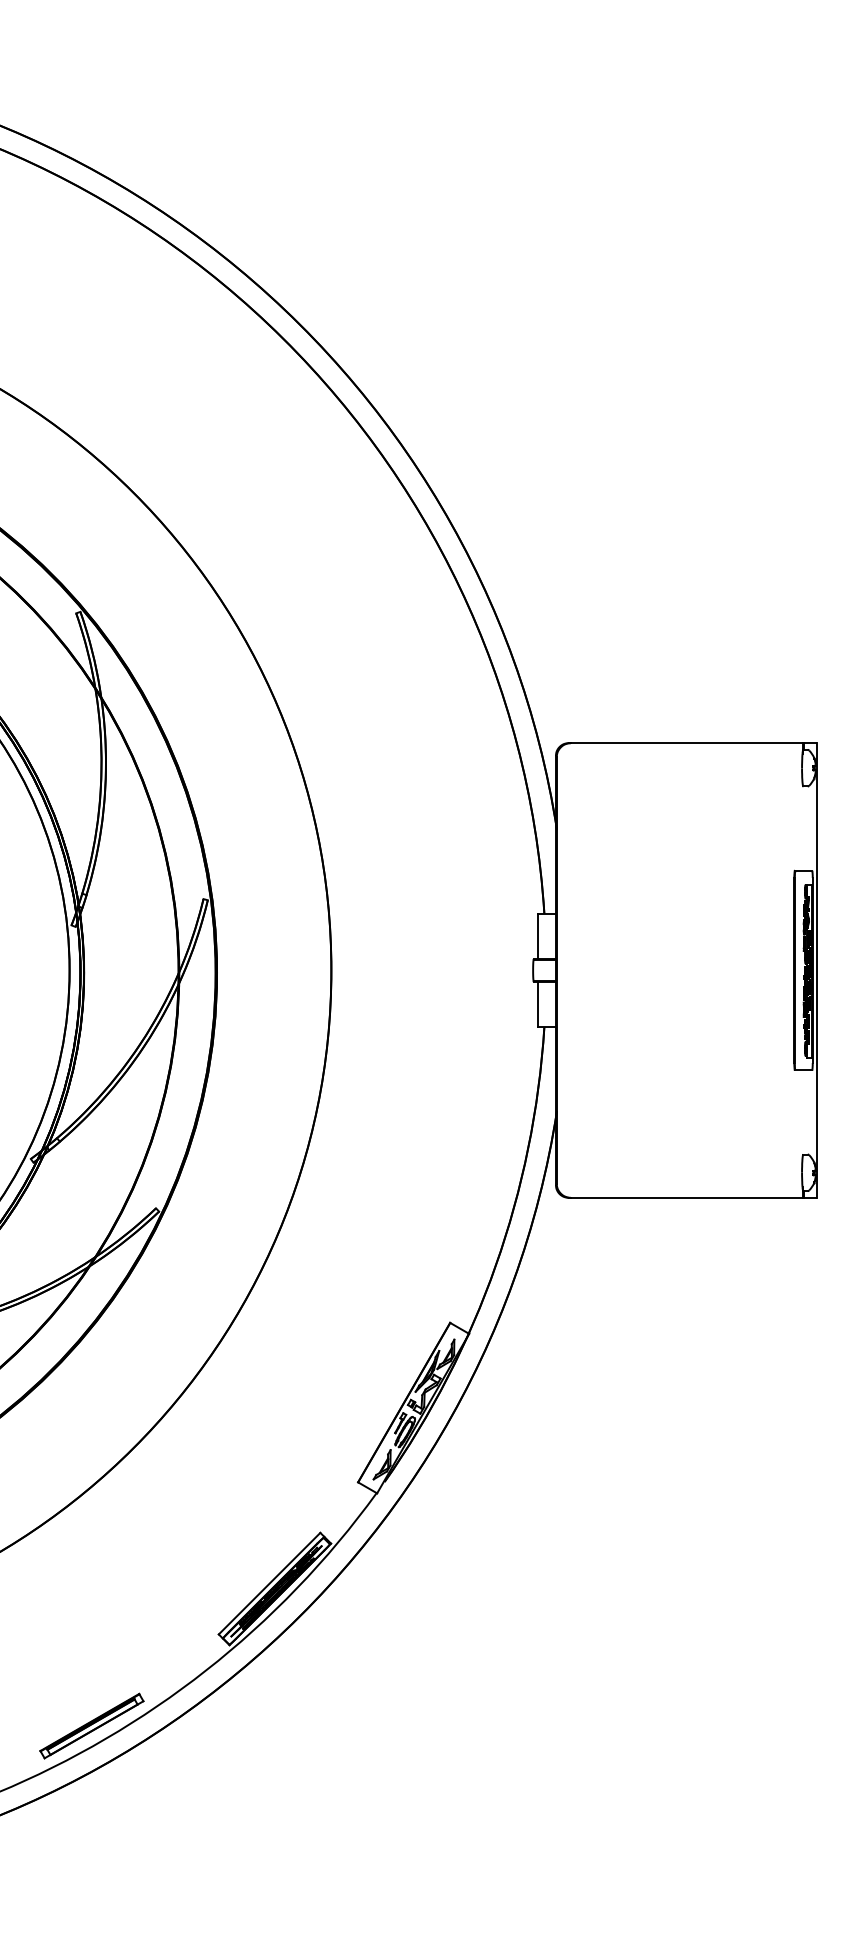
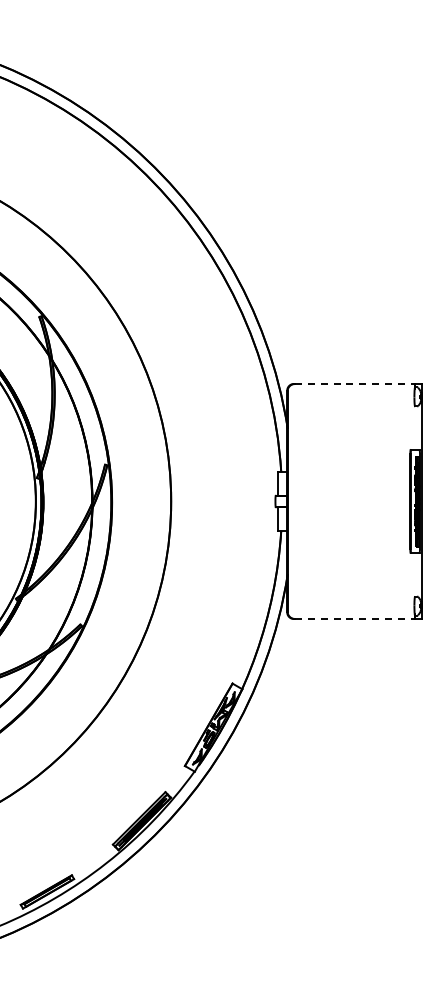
line: (686, 744) -> (354, 384), solid -> dashed
line: (686, 1196) -> (354, 618), solid -> dashed

